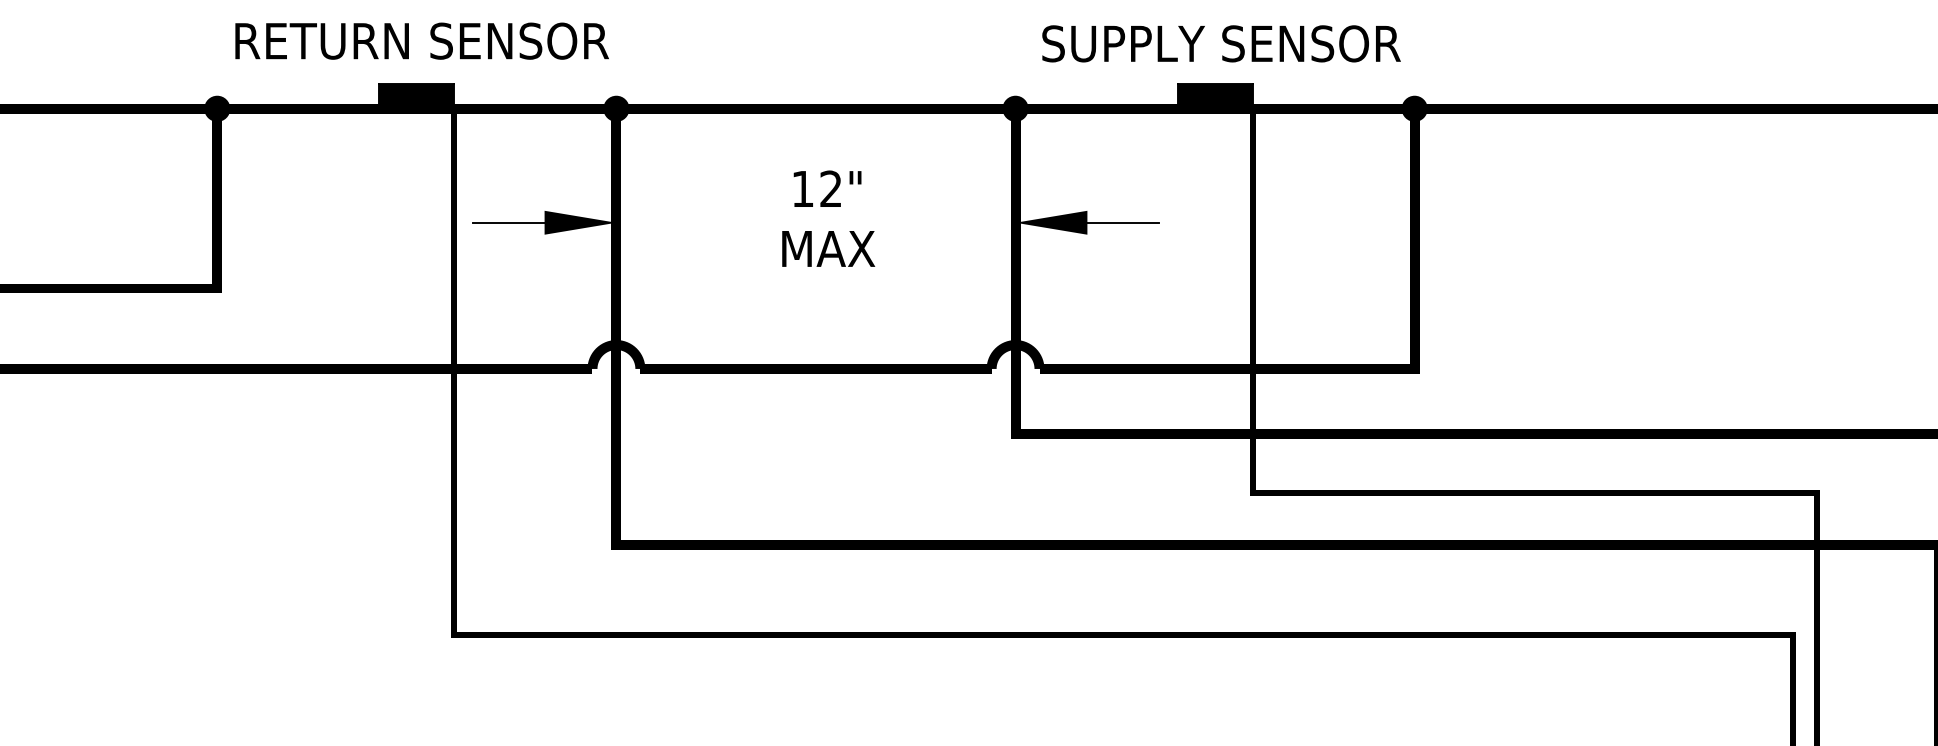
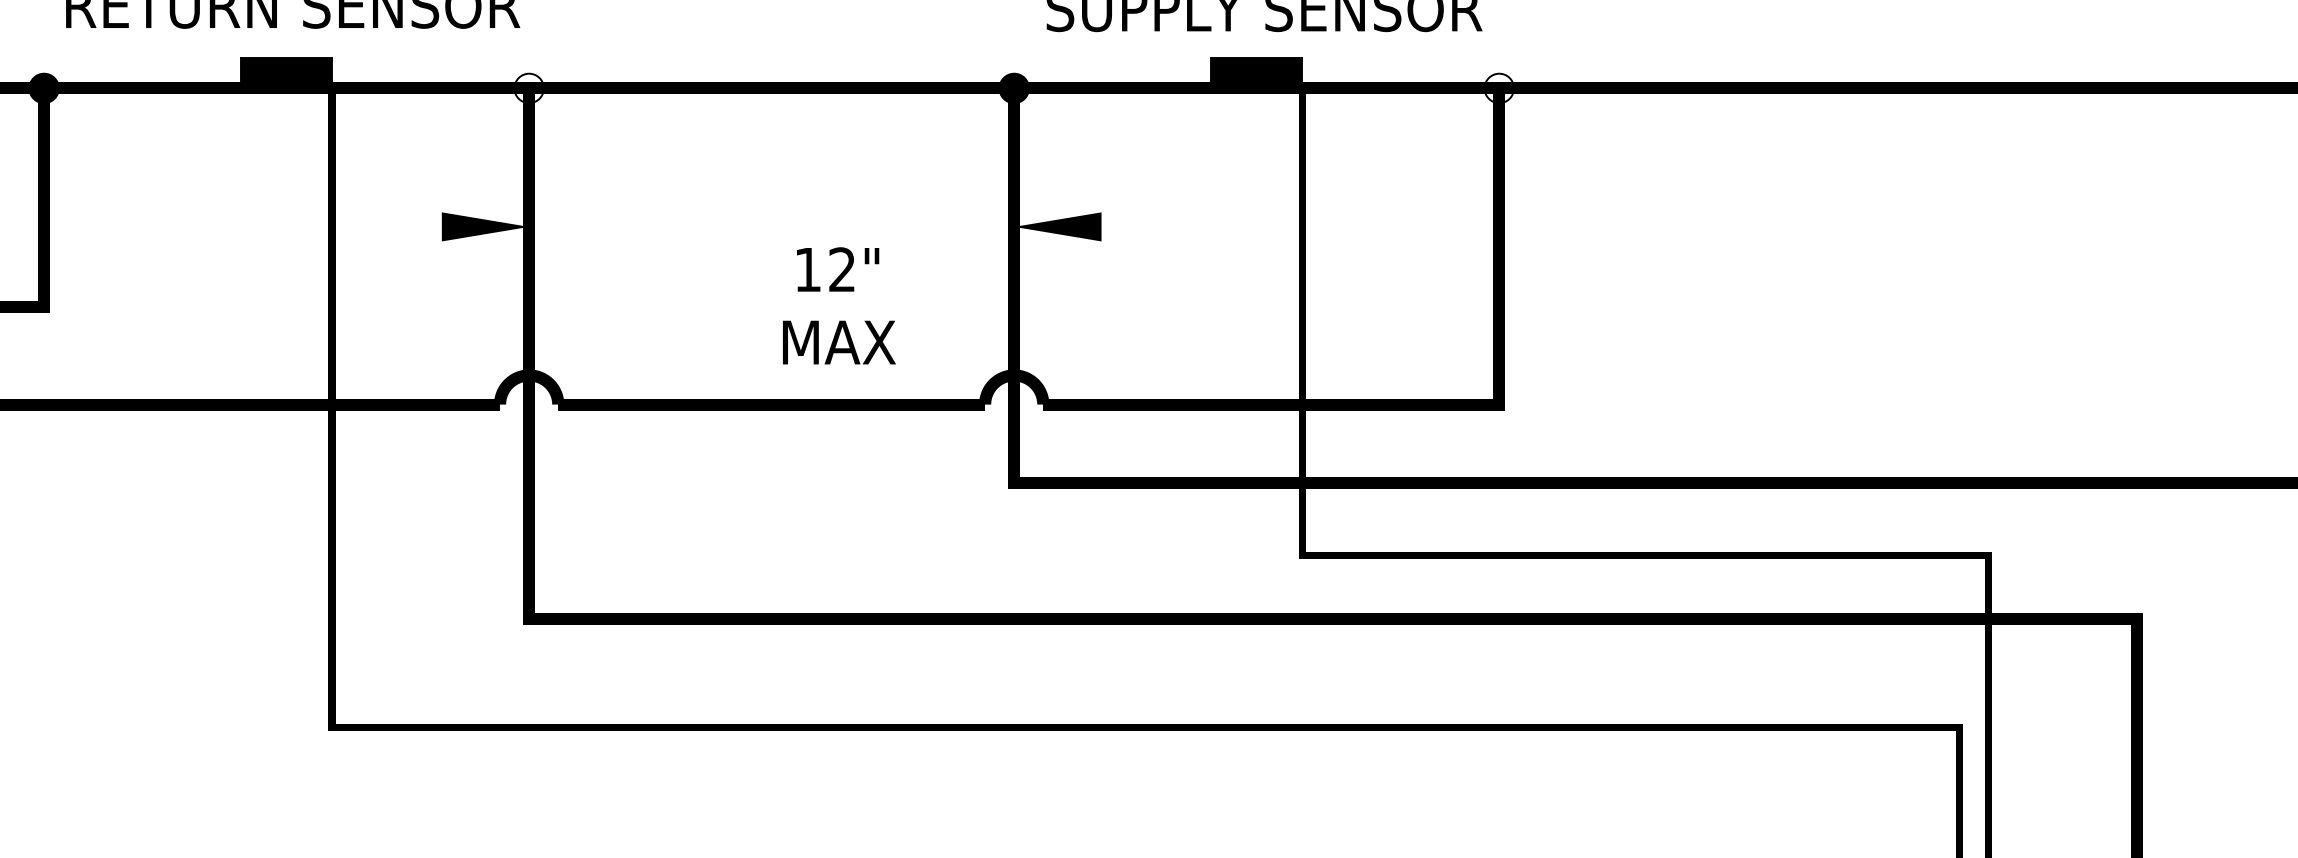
fill: (616, 108) -> (529, 88), removed
fill: (1414, 108) -> (1499, 88), removed
text: (828, 218) -> (839, 305), moved
line: (508, 222) -> (397, 226), removed
line: (1123, 222) -> (1145, 226), removed

